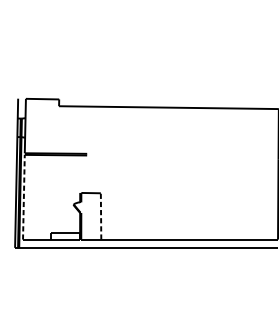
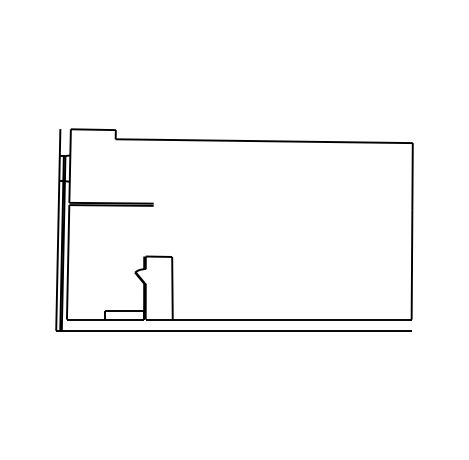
line: (24, 196) -> (68, 261), dashed -> solid
line: (101, 215) -> (172, 287), dashed -> solid

